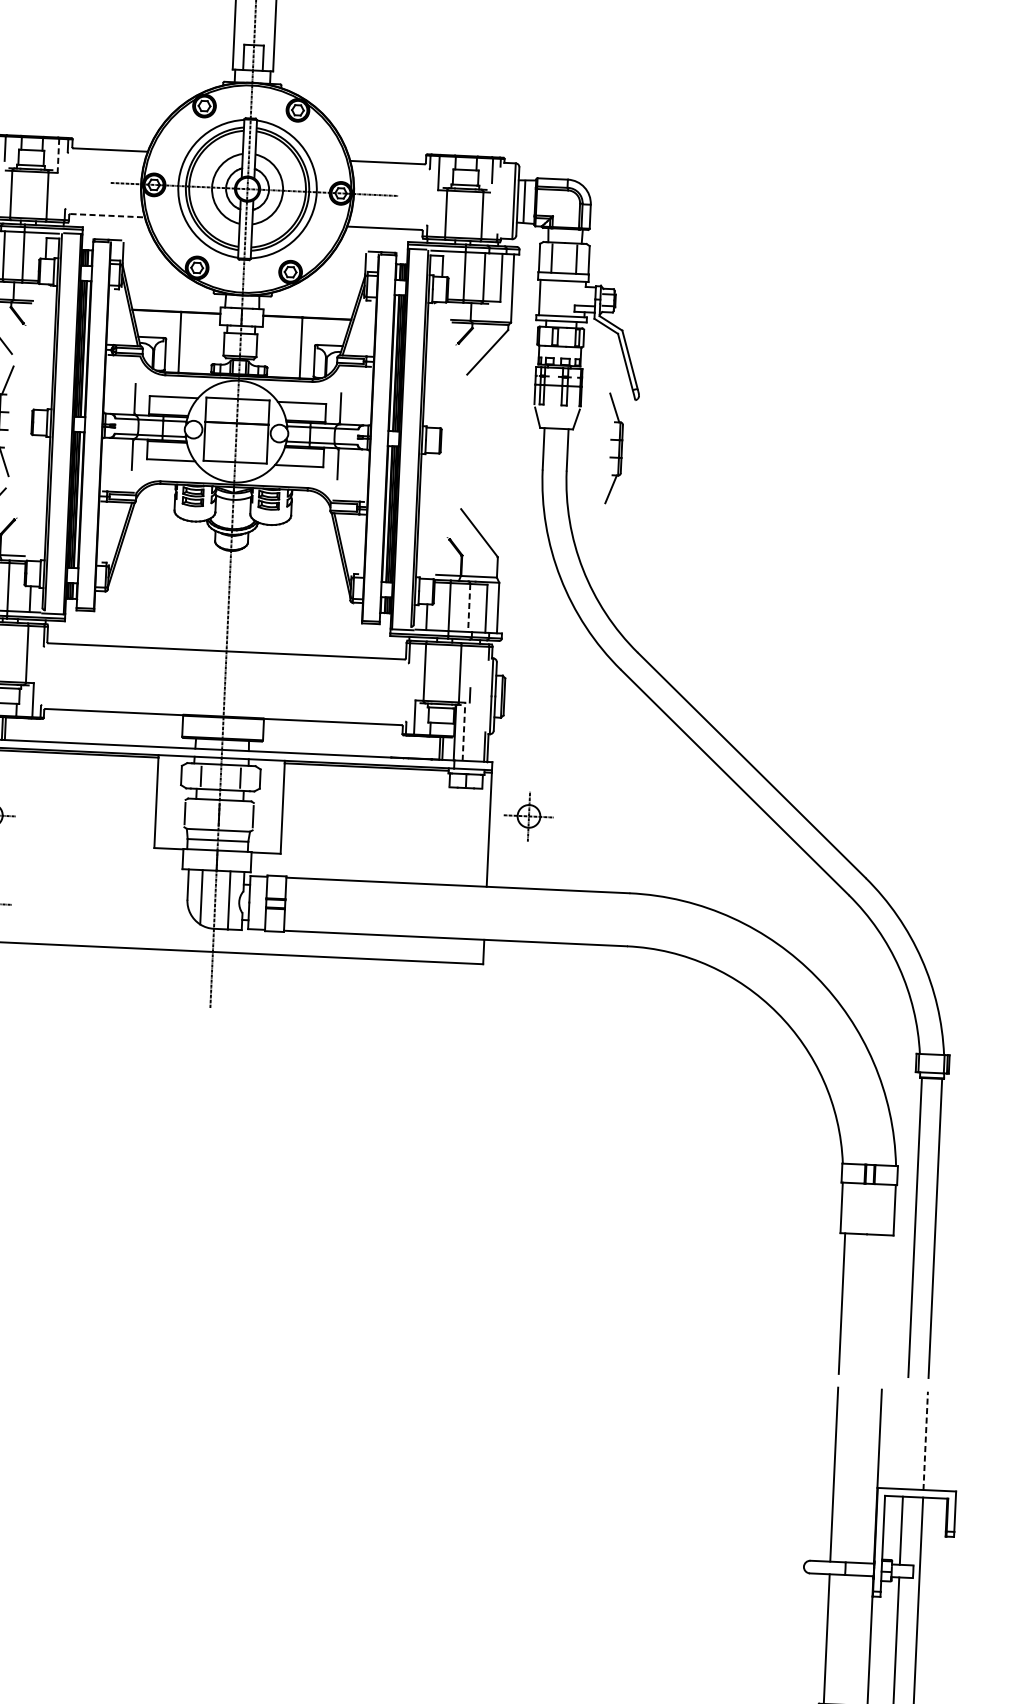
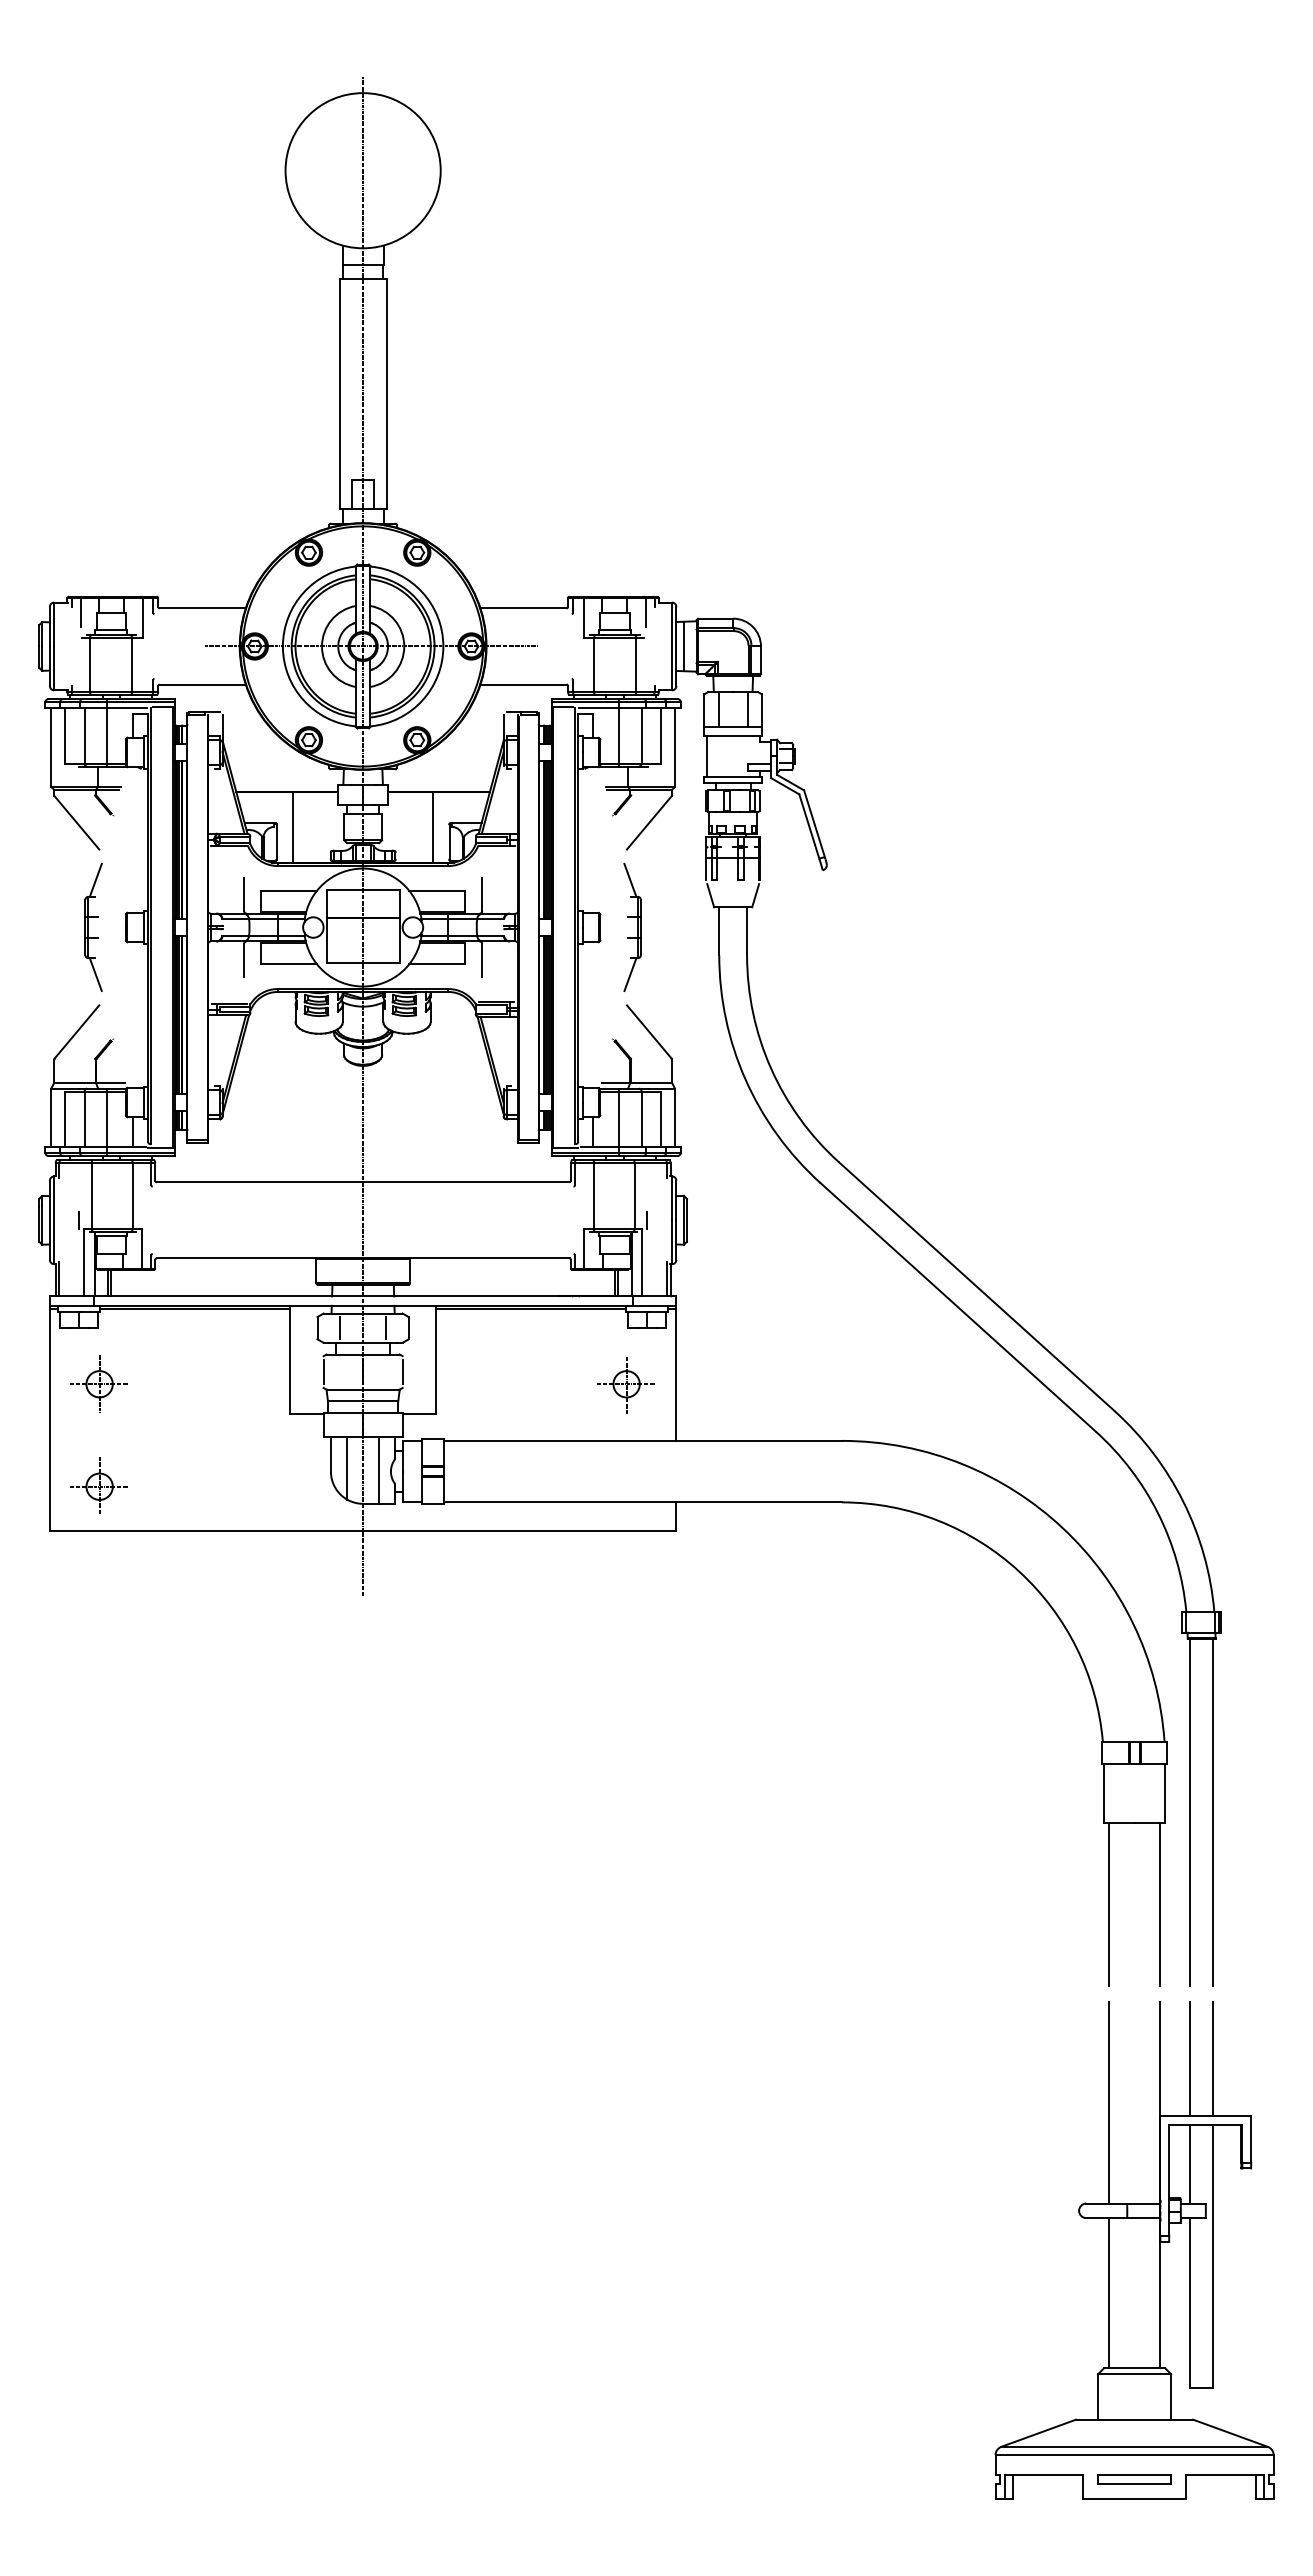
line: (58, 155) -> (142, 617), dashed -> solid
line: (108, 215) -> (203, 684), dashed -> solid
part: (614, 447) -> (632, 926), moved
line: (469, 608) -> (641, 1119), dashed -> solid
line: (463, 731) -> (641, 1262), dashed -> solid
part: (527, 817) -> (625, 1385), moved
line: (885, 1304) -> (1159, 1903), added
line: (905, 1439) -> (1189, 2058), added
line: (925, 1440) -> (1213, 2058), dashed -> solid

